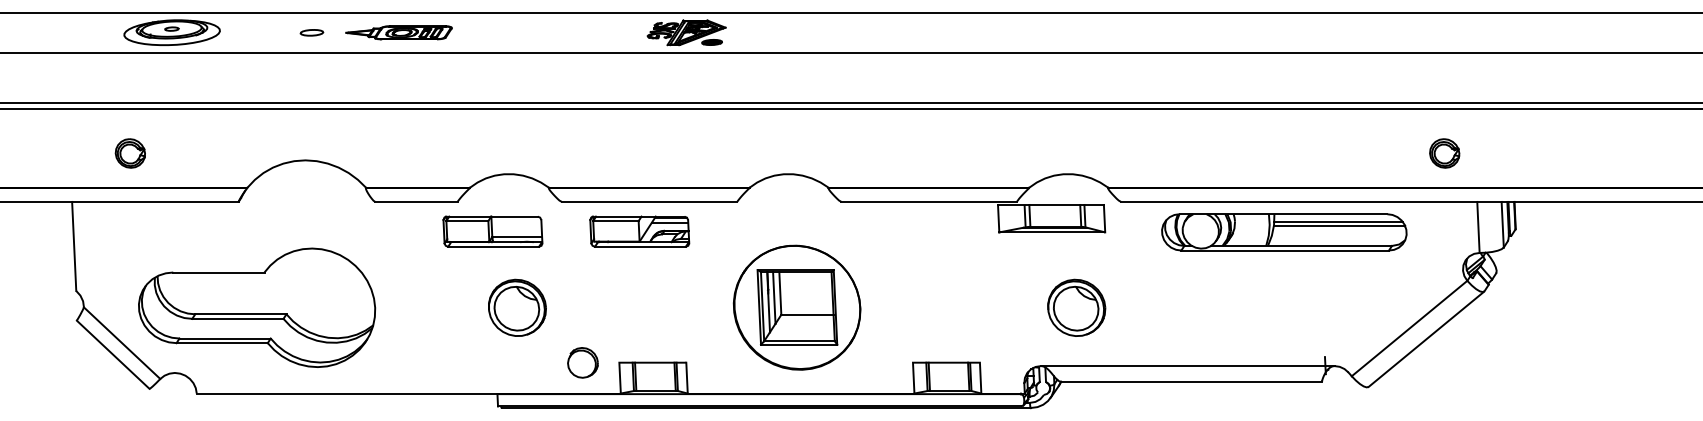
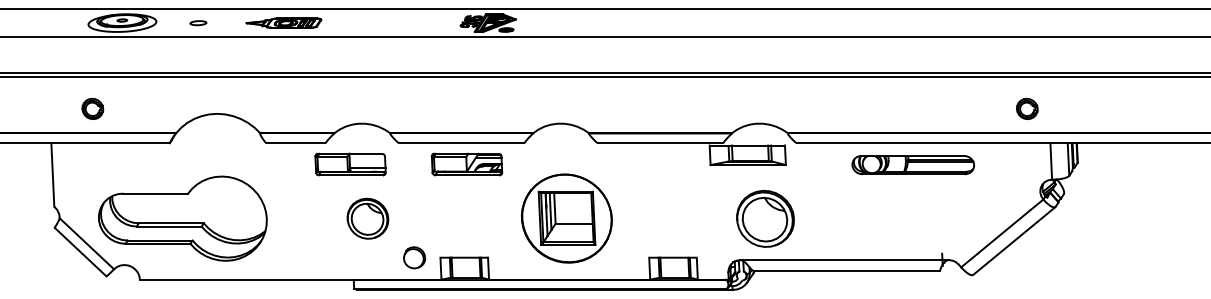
part: (311, 32) -> (198, 22), moved
part: (639, 231) -> (466, 164), moved
part: (1284, 232) -> (913, 165), size x0.7
part: (1076, 307) -> (765, 218), size x1.4

